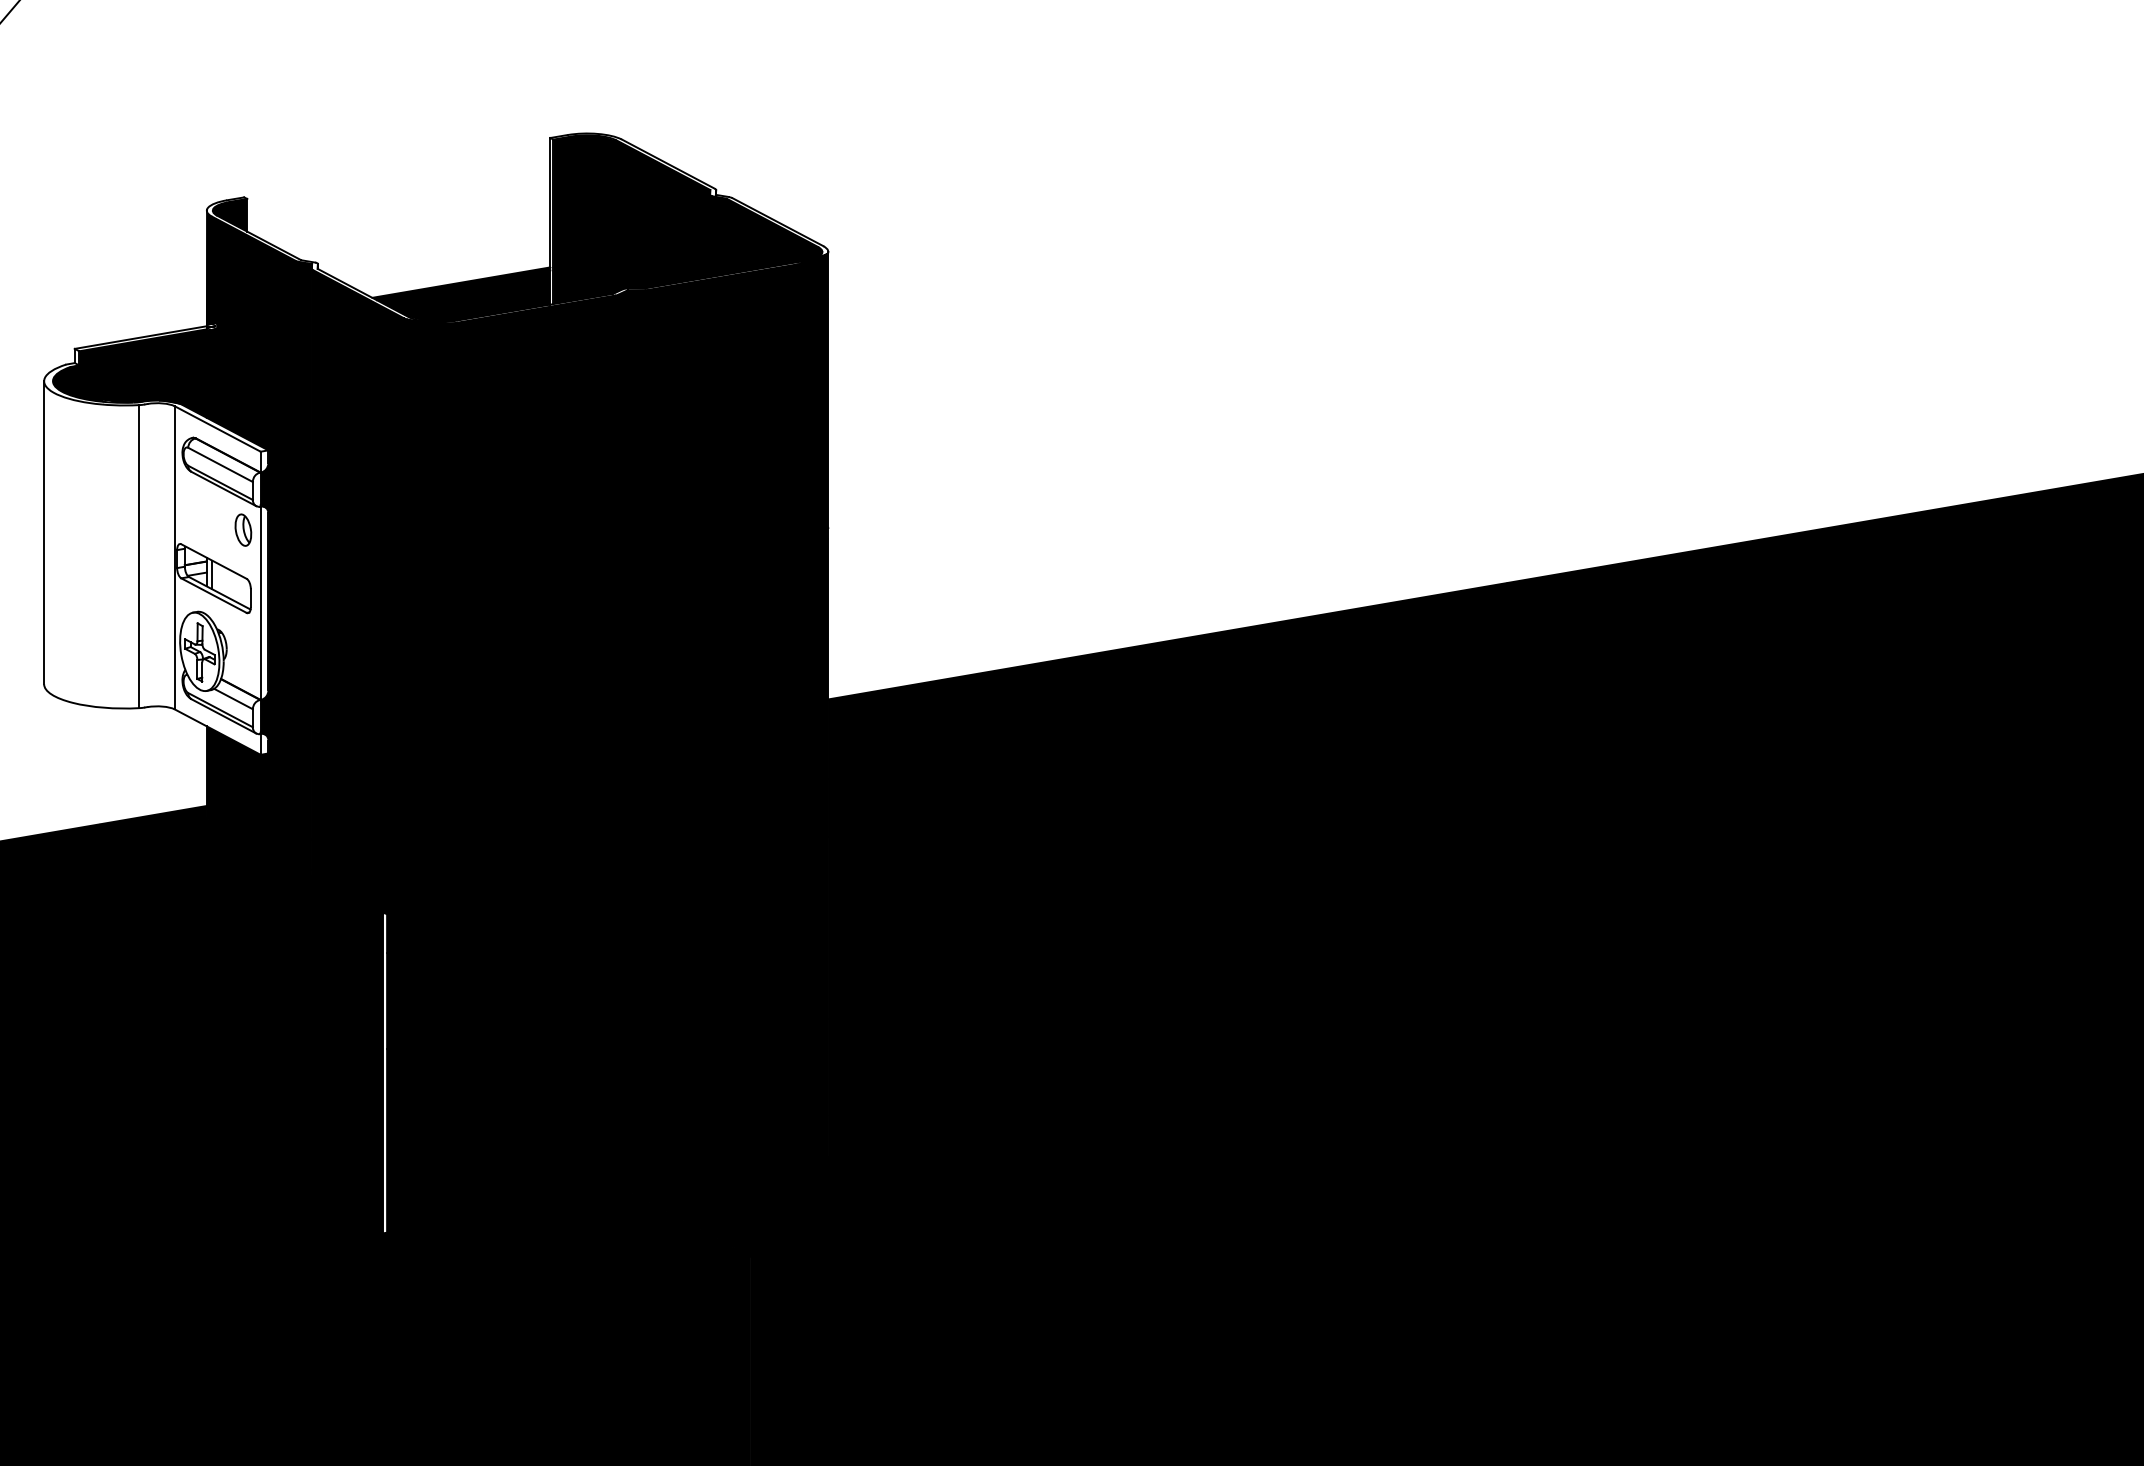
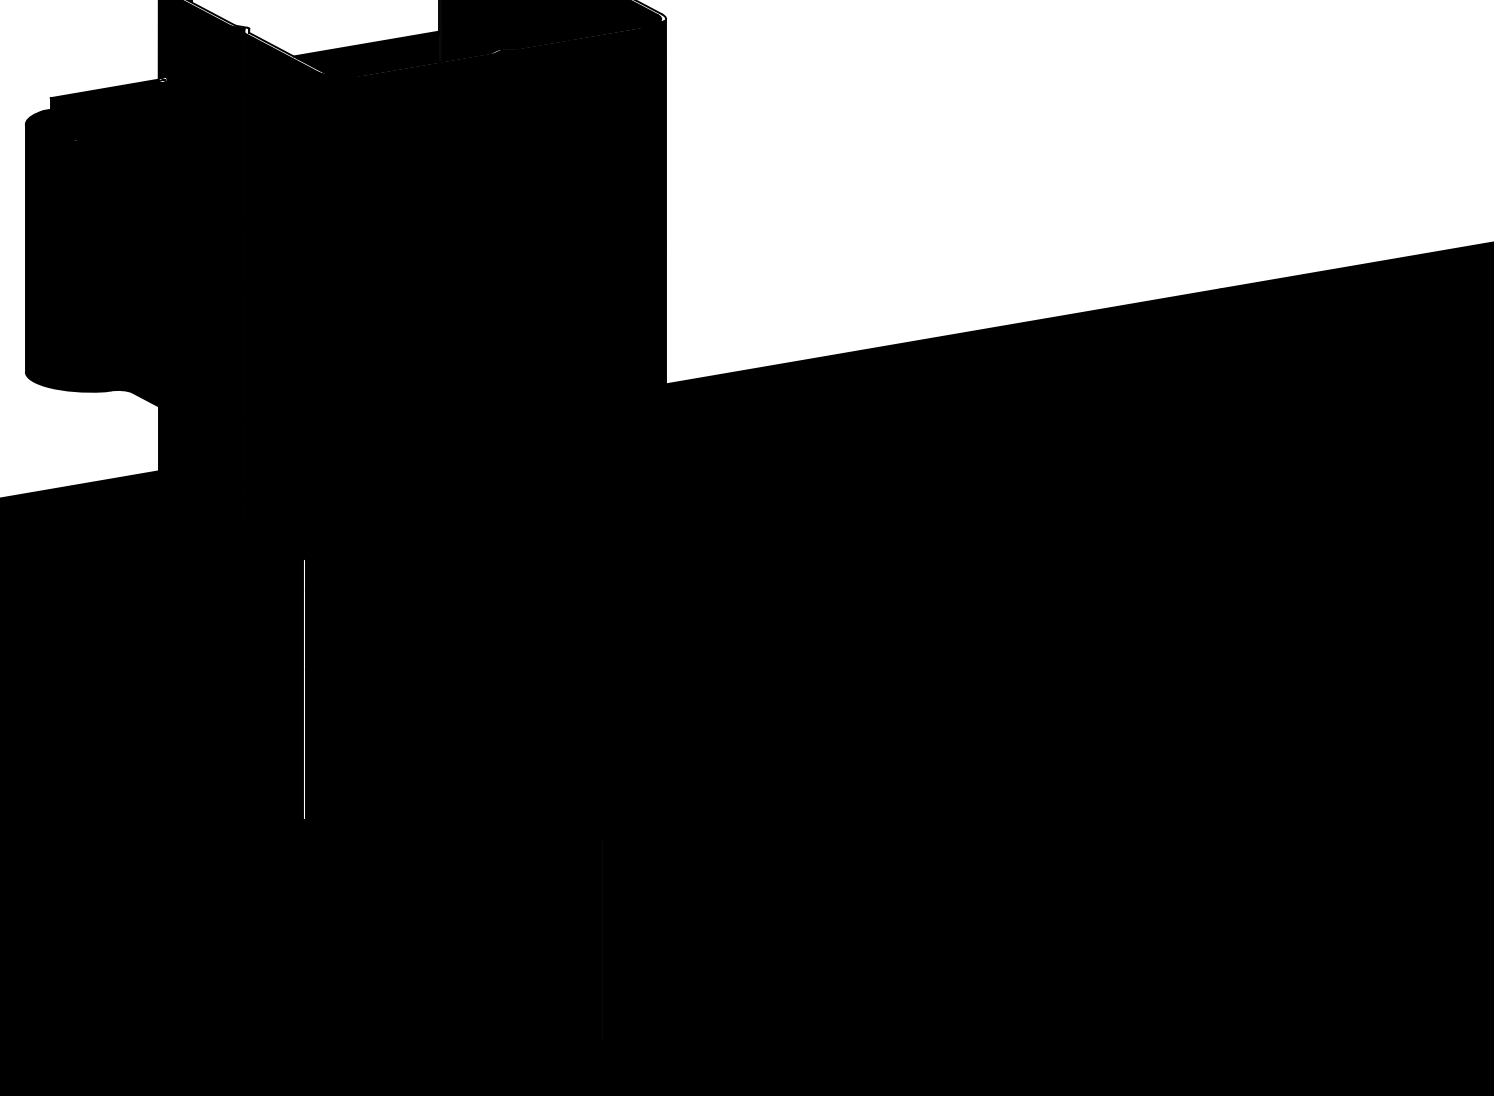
fill: (156, 540) -> (117, 254), added

